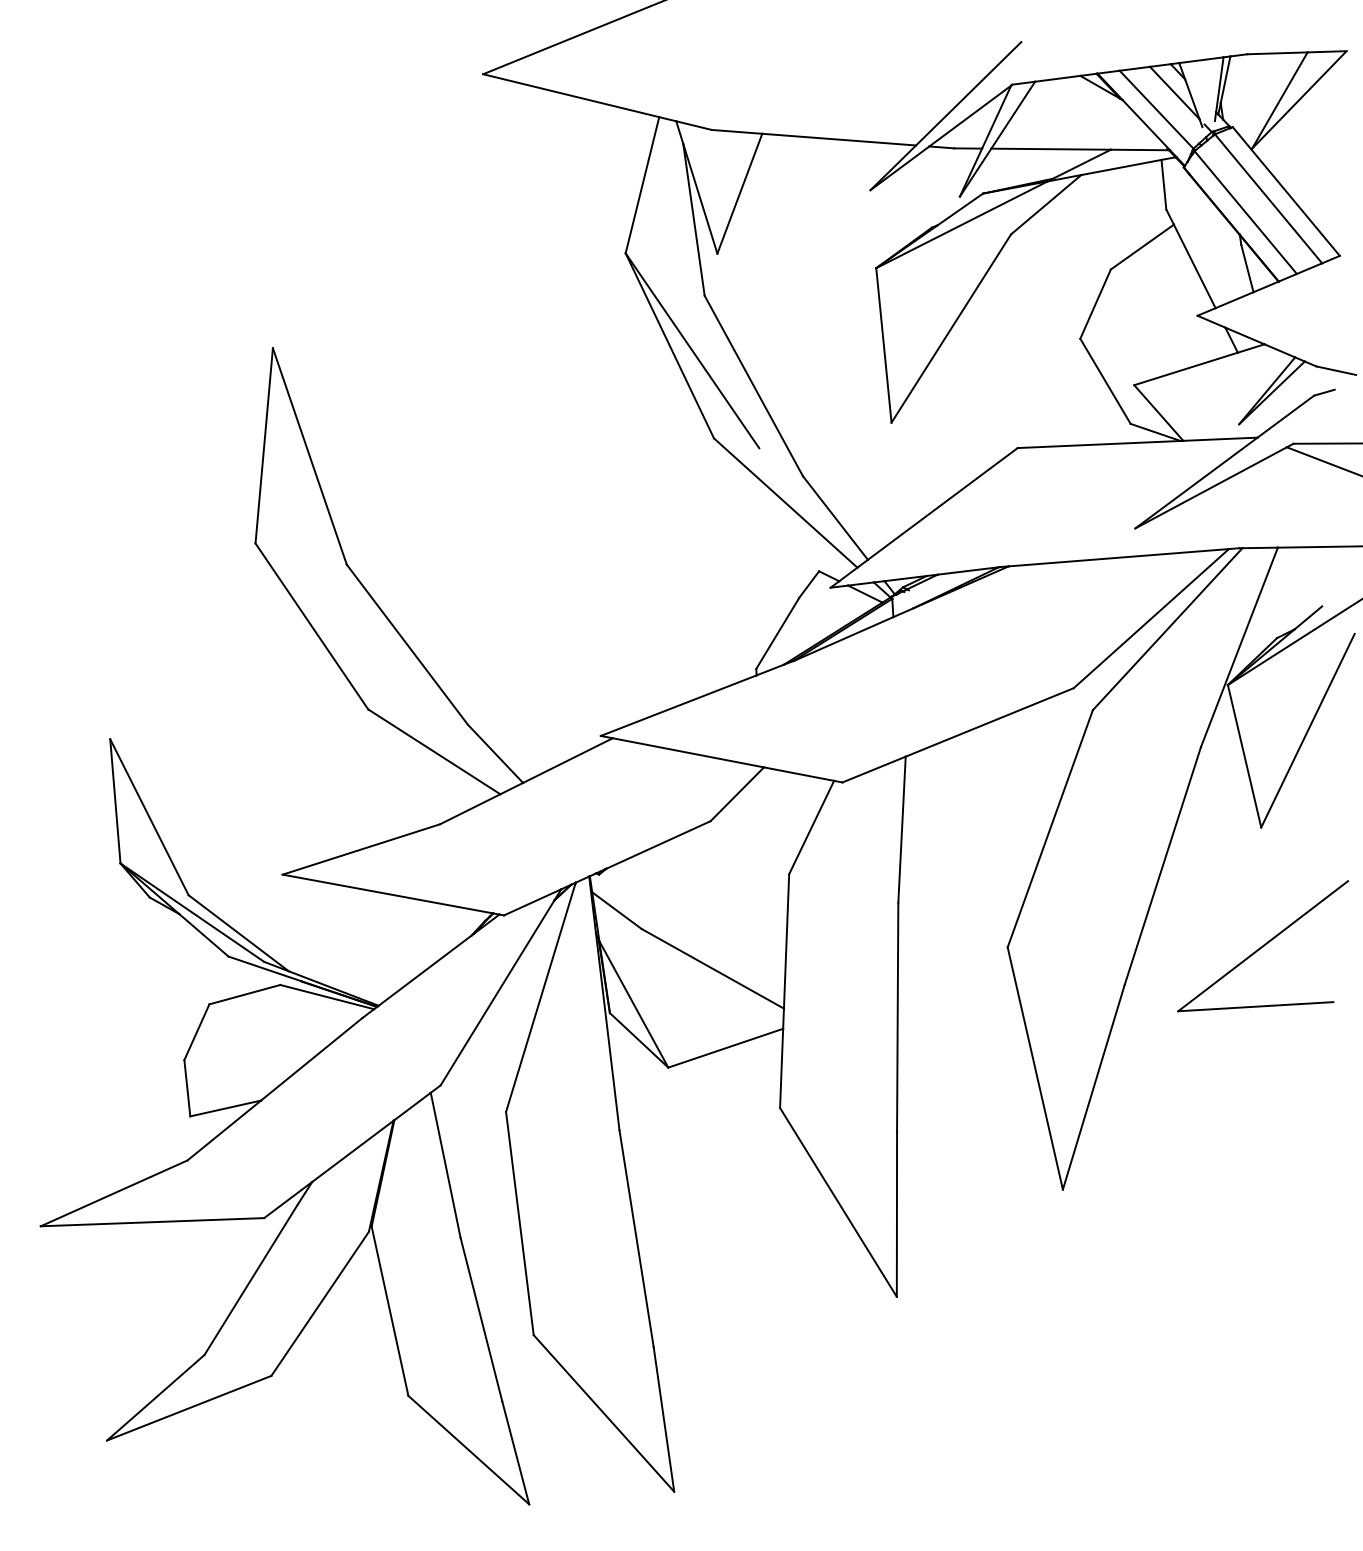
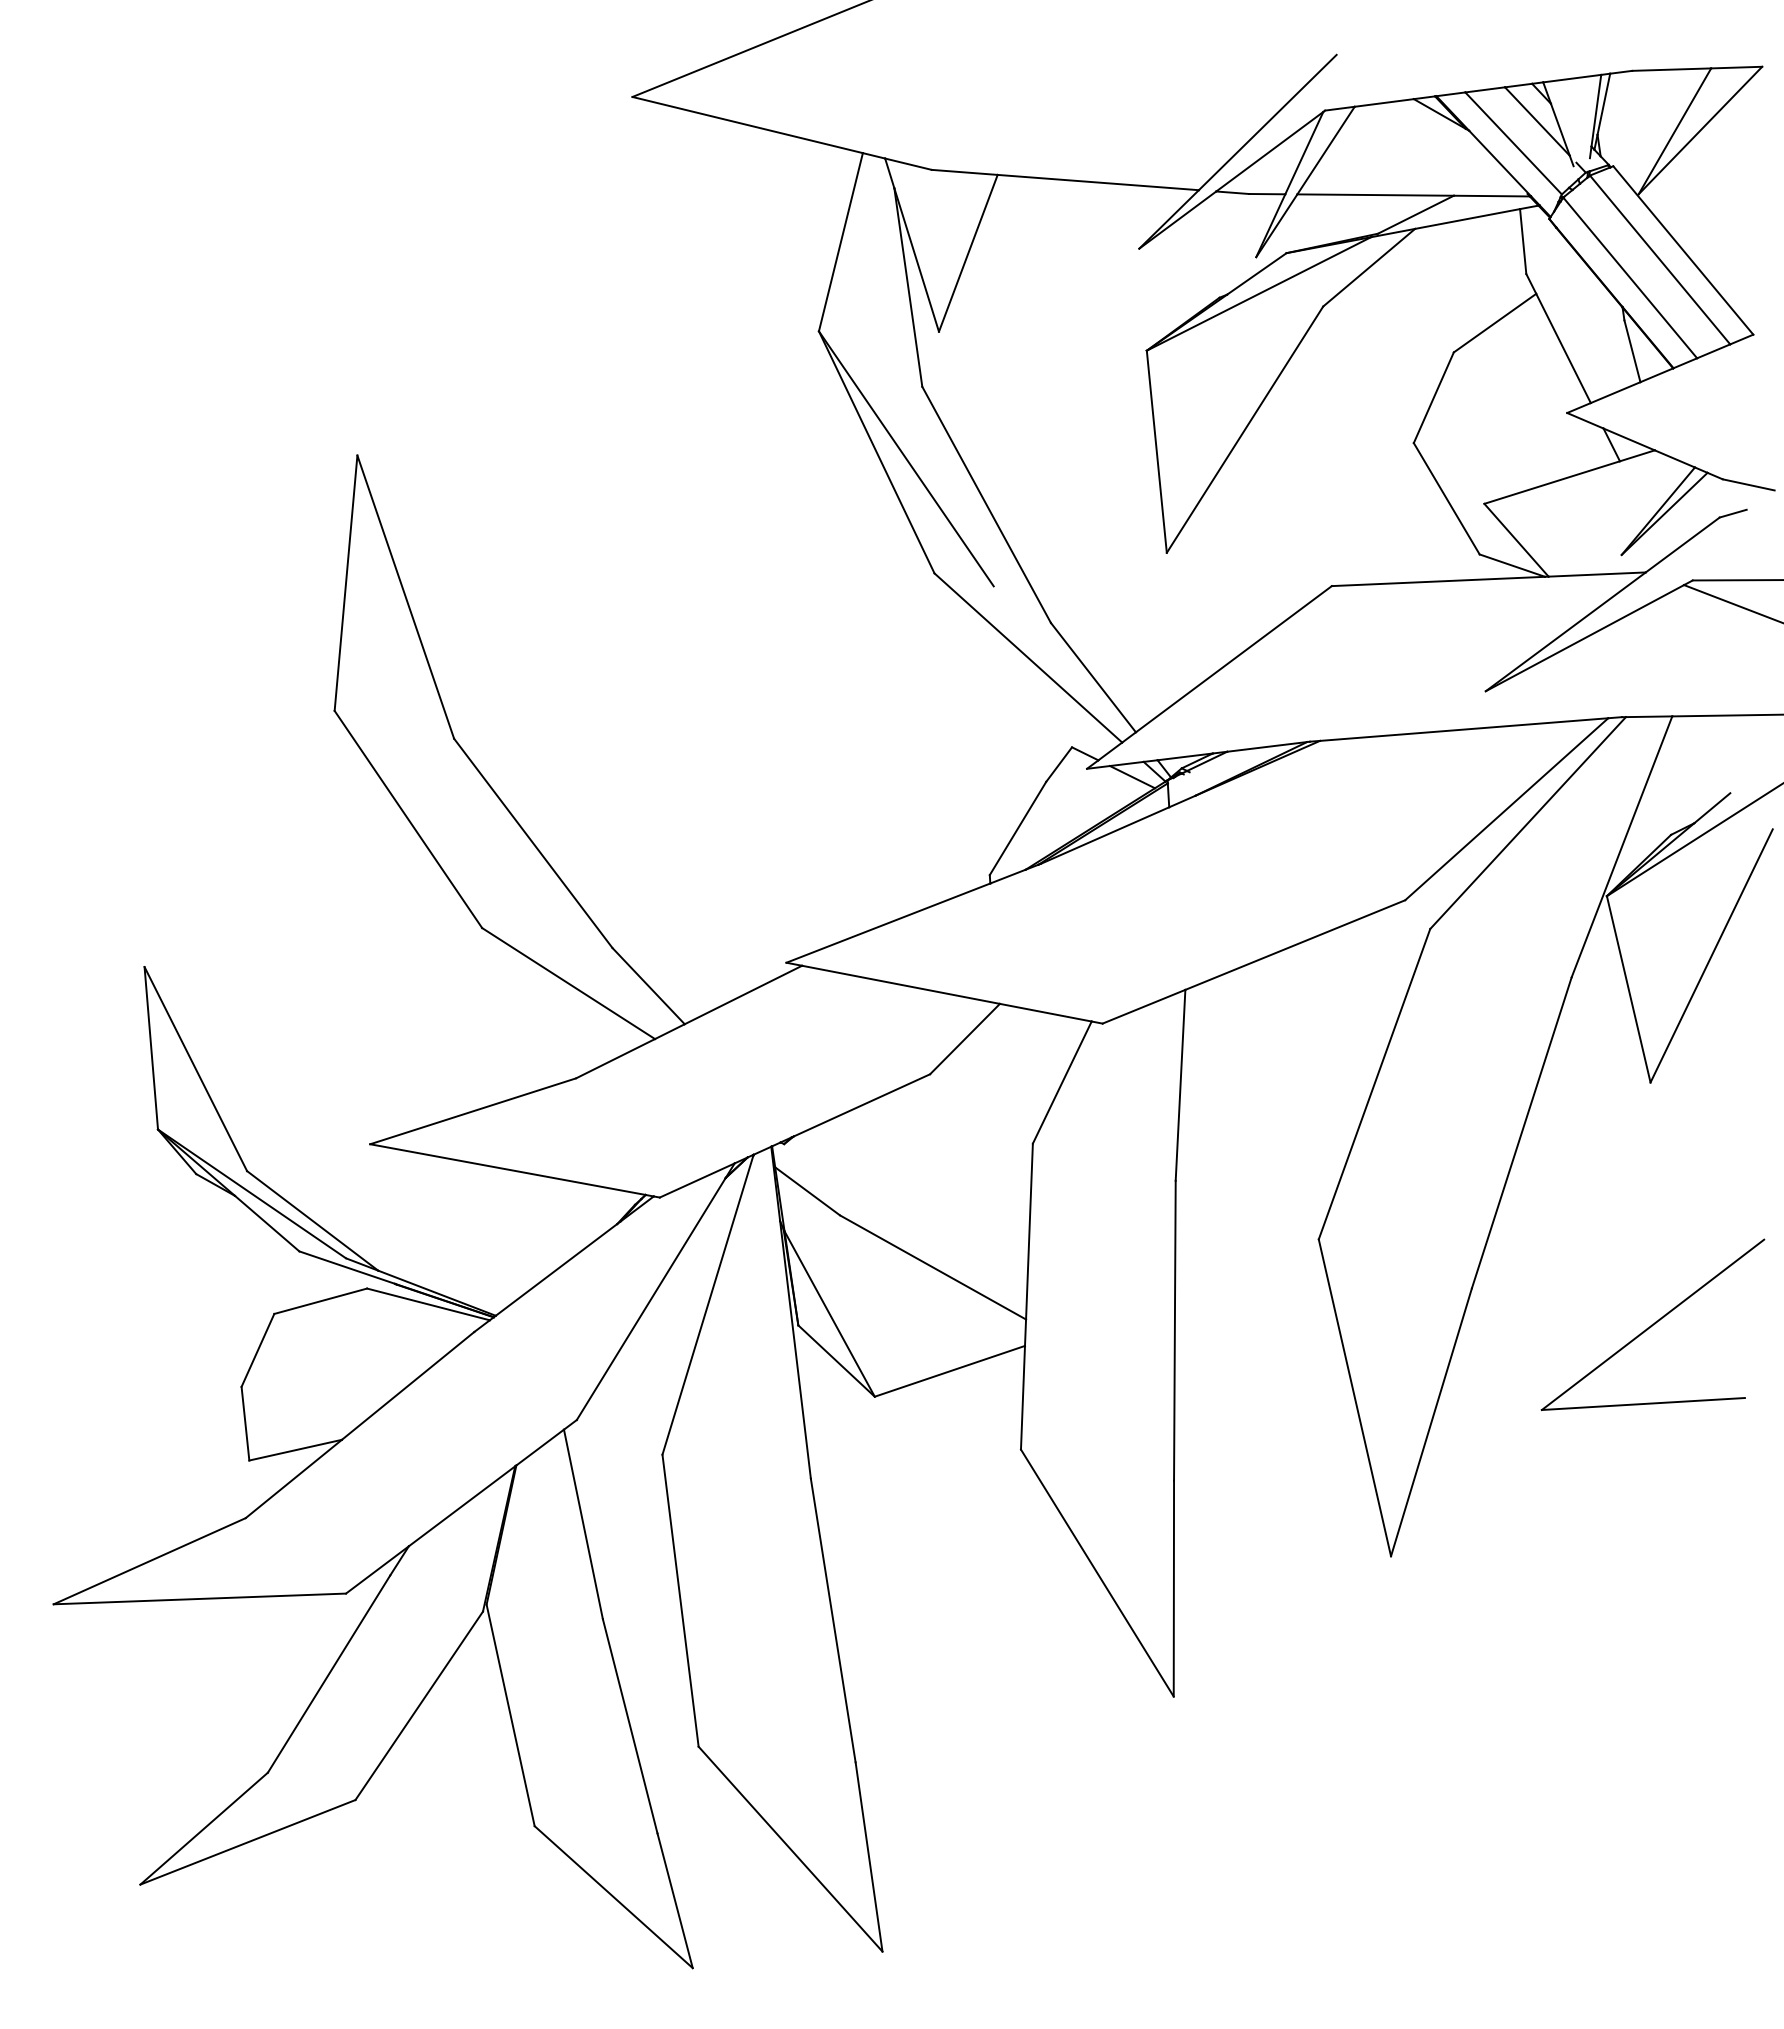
part: (1262, 945) -> (1652, 1324), moved

